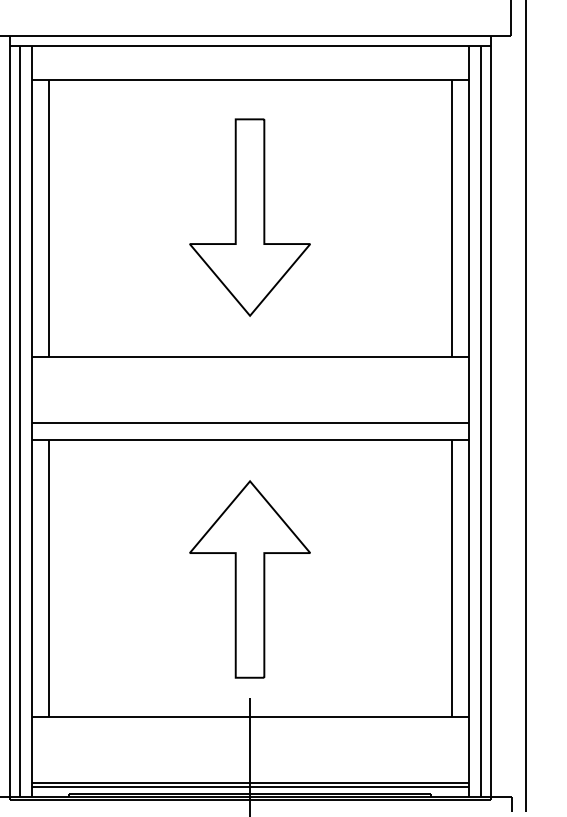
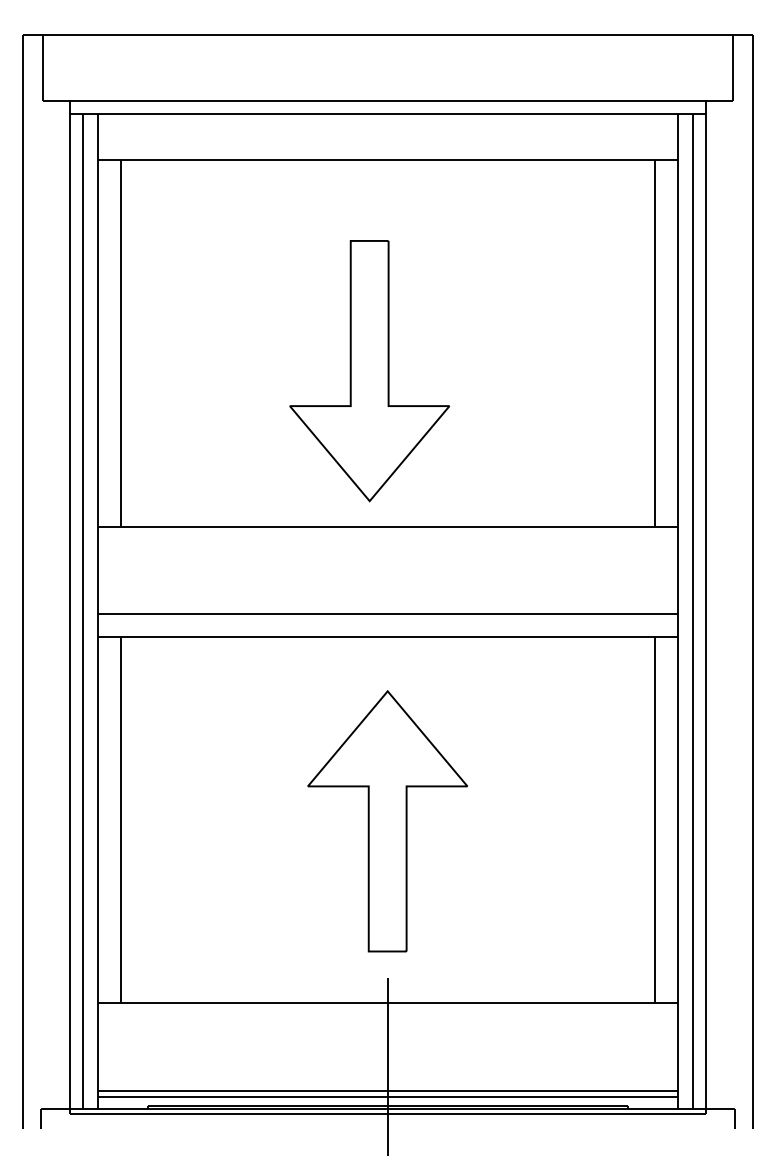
part: (249, 217) -> (369, 371), moved

